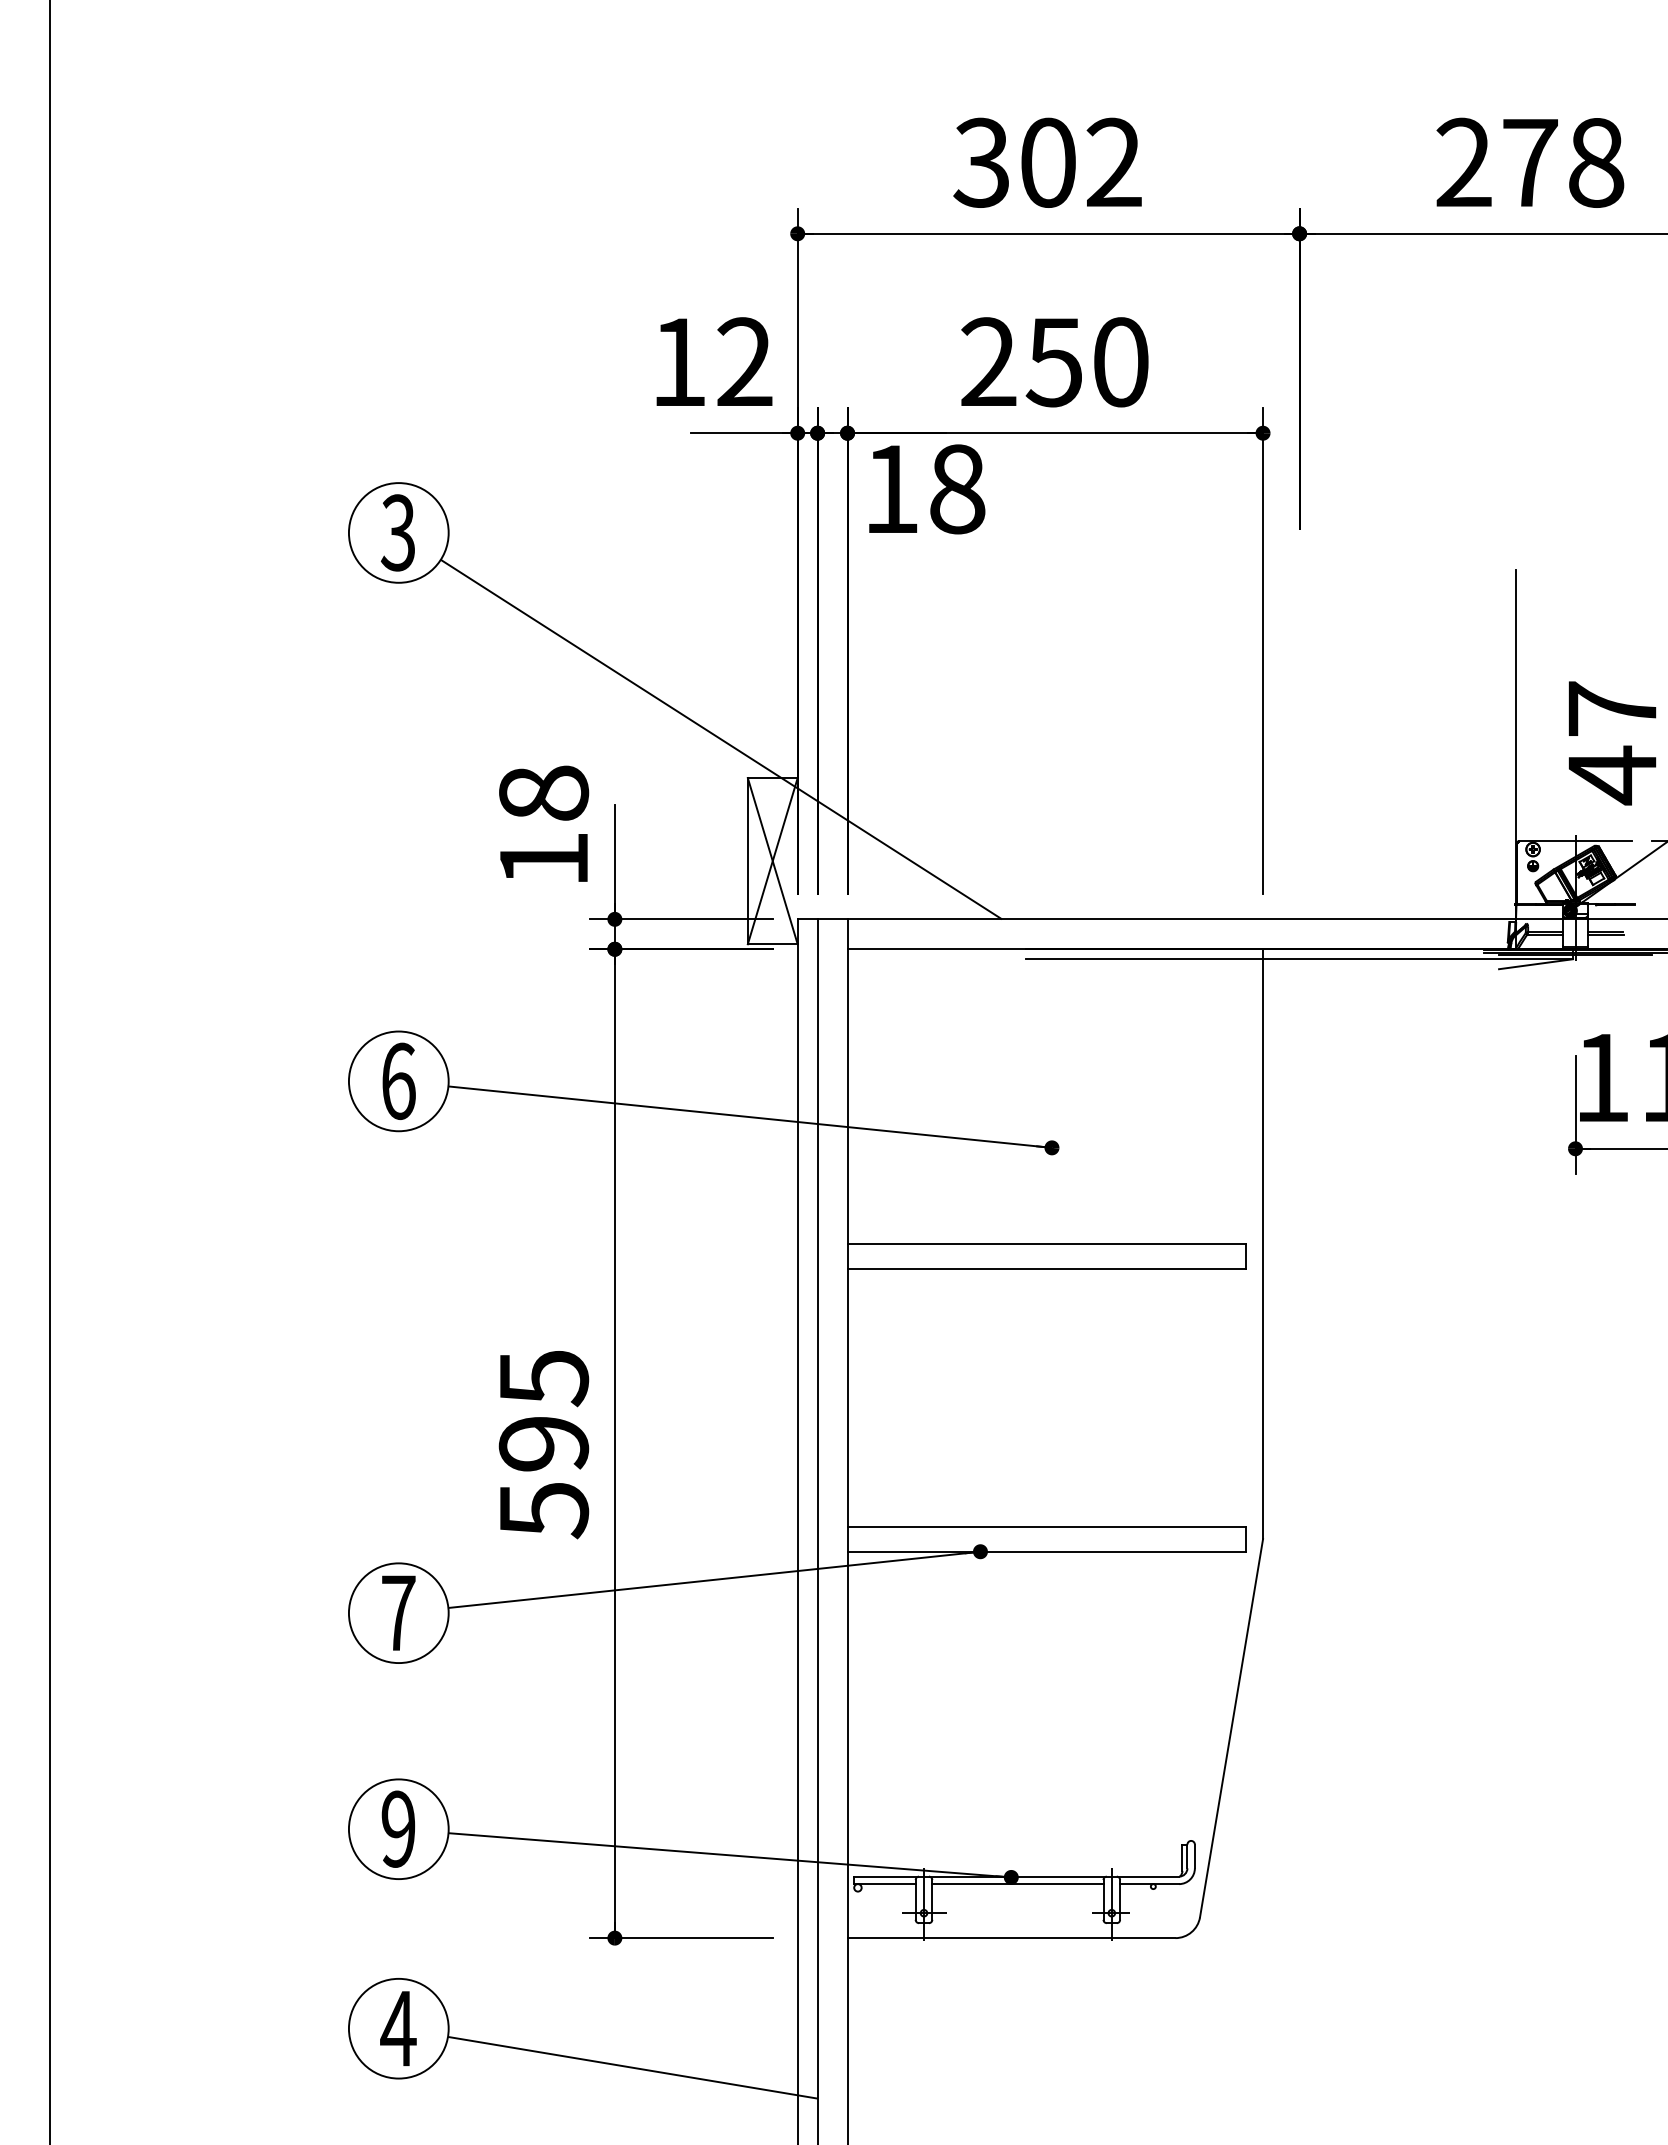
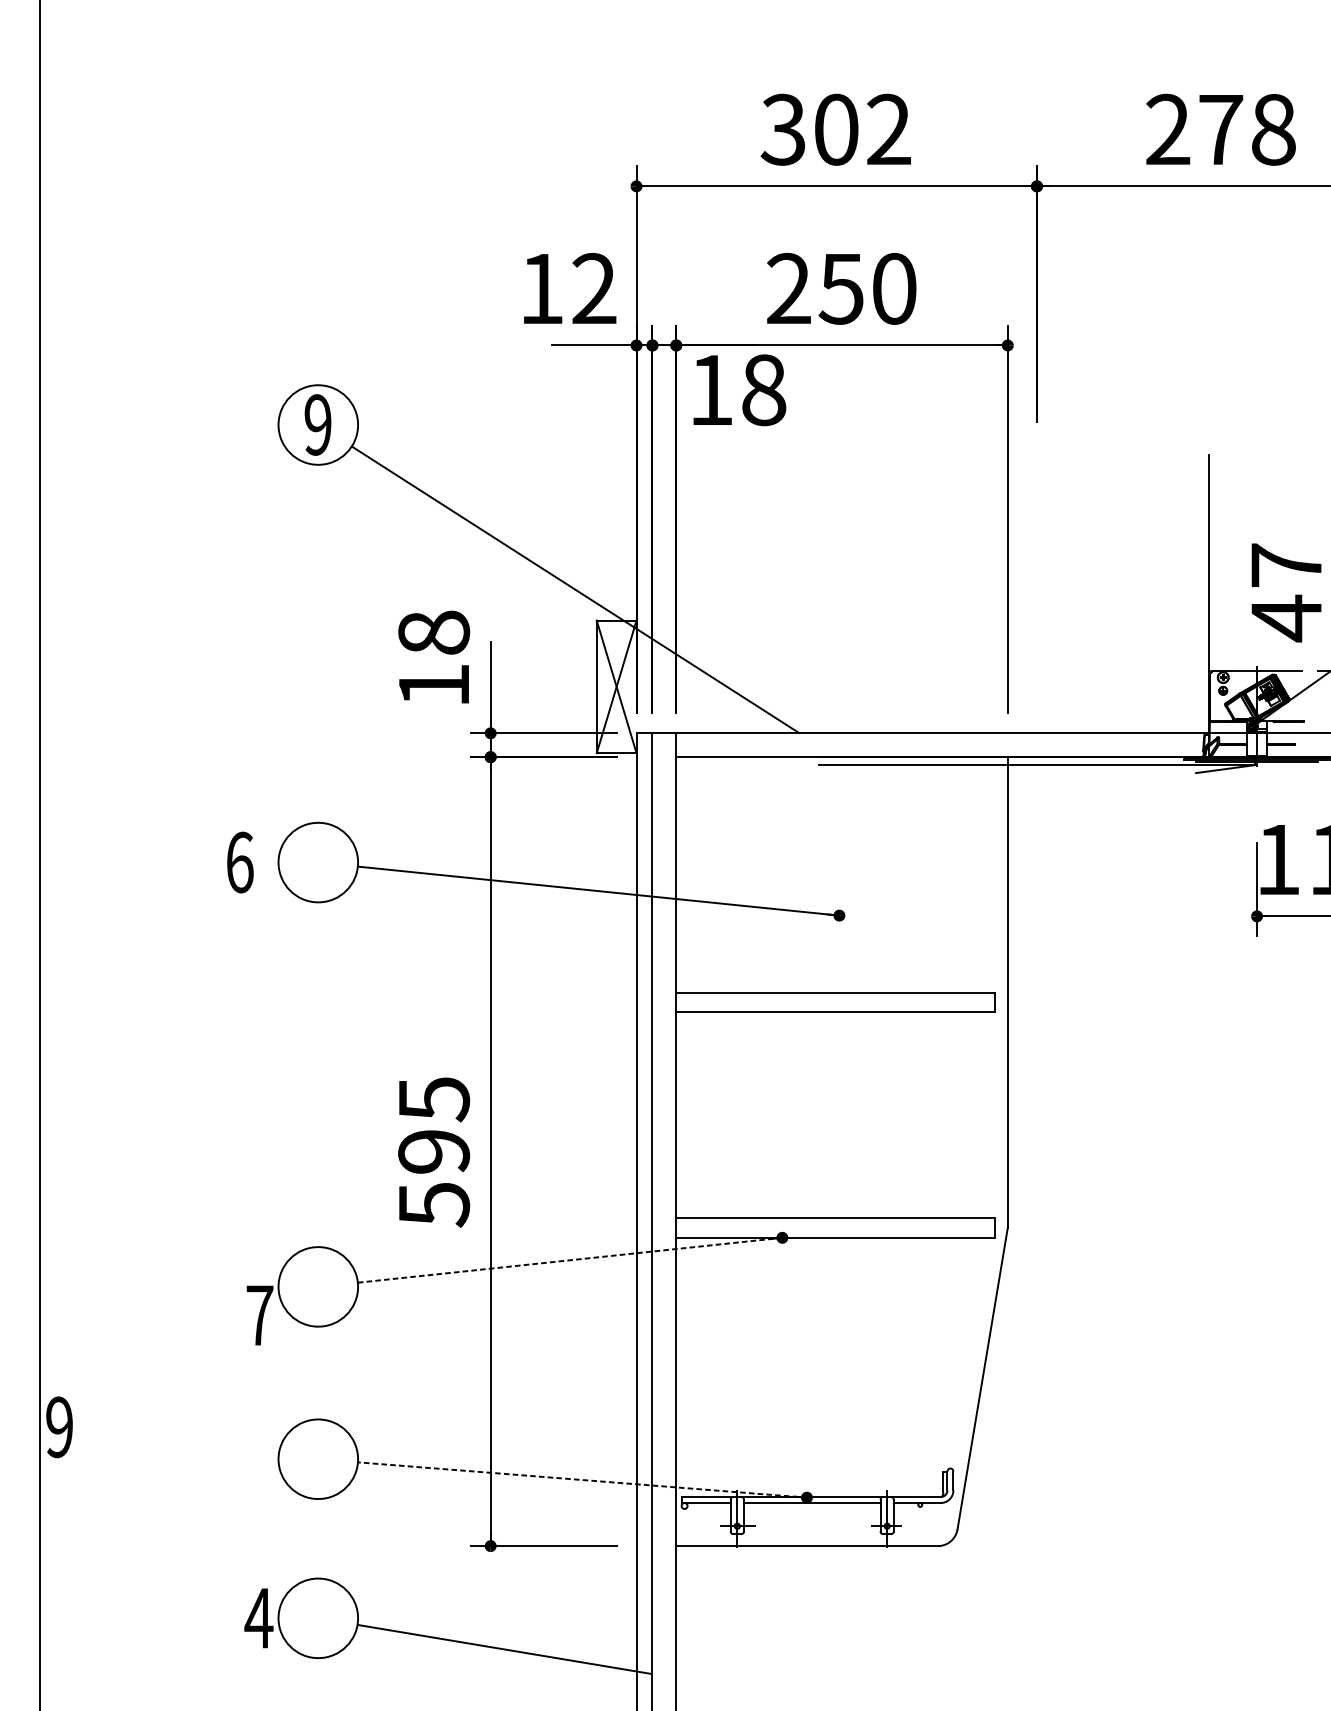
text: (397, 532) -> (317, 424), 3 -> 9
text: (398, 1080) -> (239, 861), moved
line: (714, 1579) -> (570, 1259), solid -> dashed
text: (398, 1612) -> (259, 1315), moved
text: (397, 1828) -> (58, 1426), moved
line: (729, 1855) -> (582, 1480), solid -> dashed
text: (398, 2028) -> (259, 1618), moved

